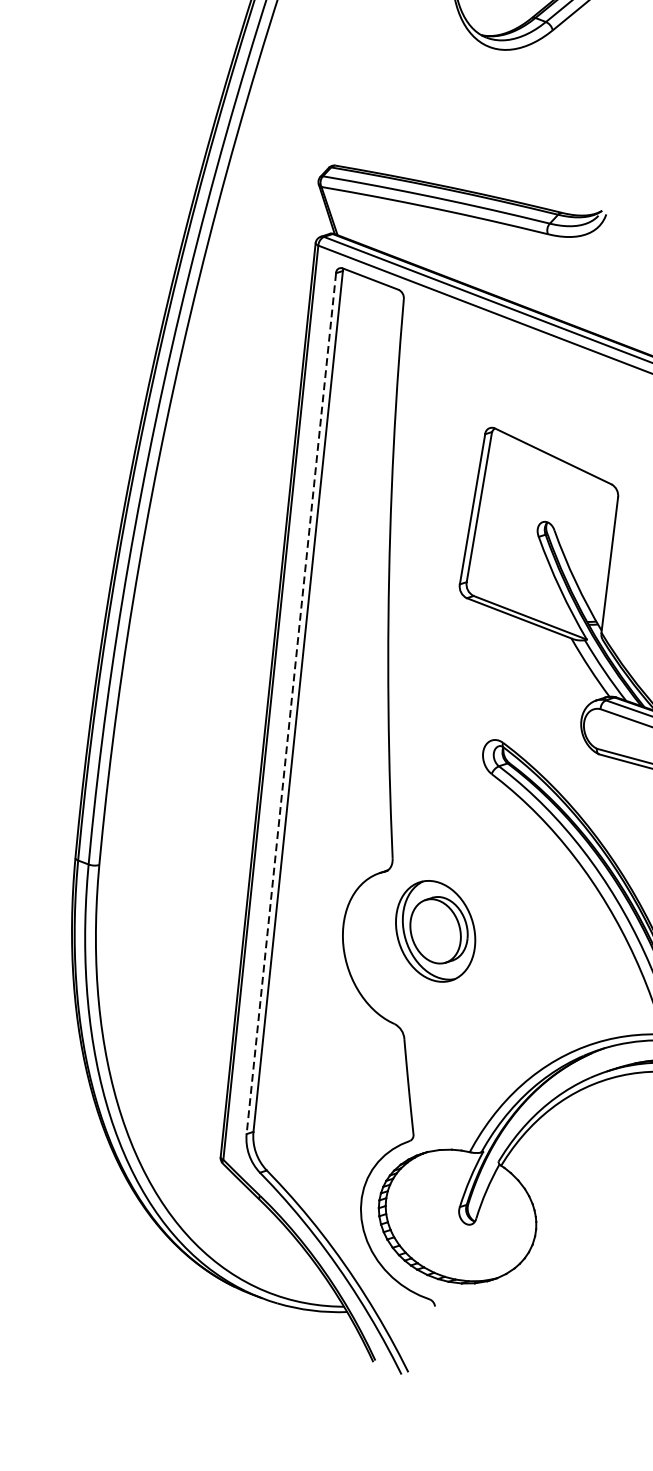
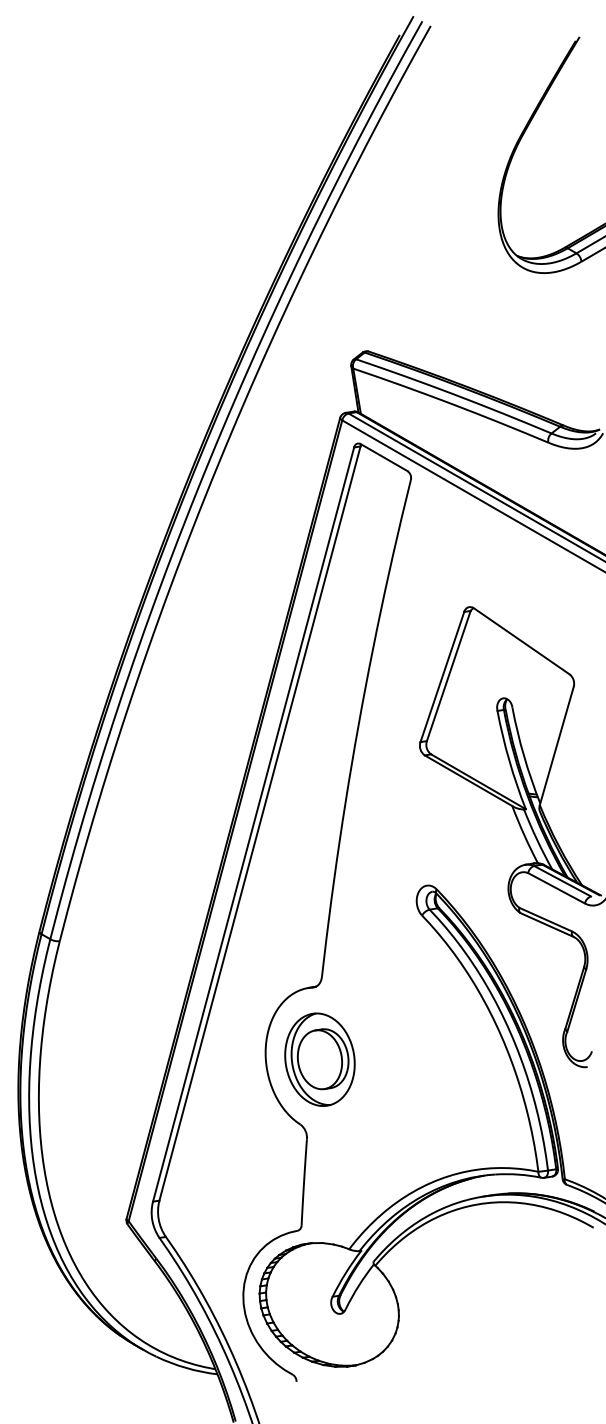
line: (291, 704) -> (253, 825), dashed -> solid
part: (435, 931) -> (319, 1059), moved

